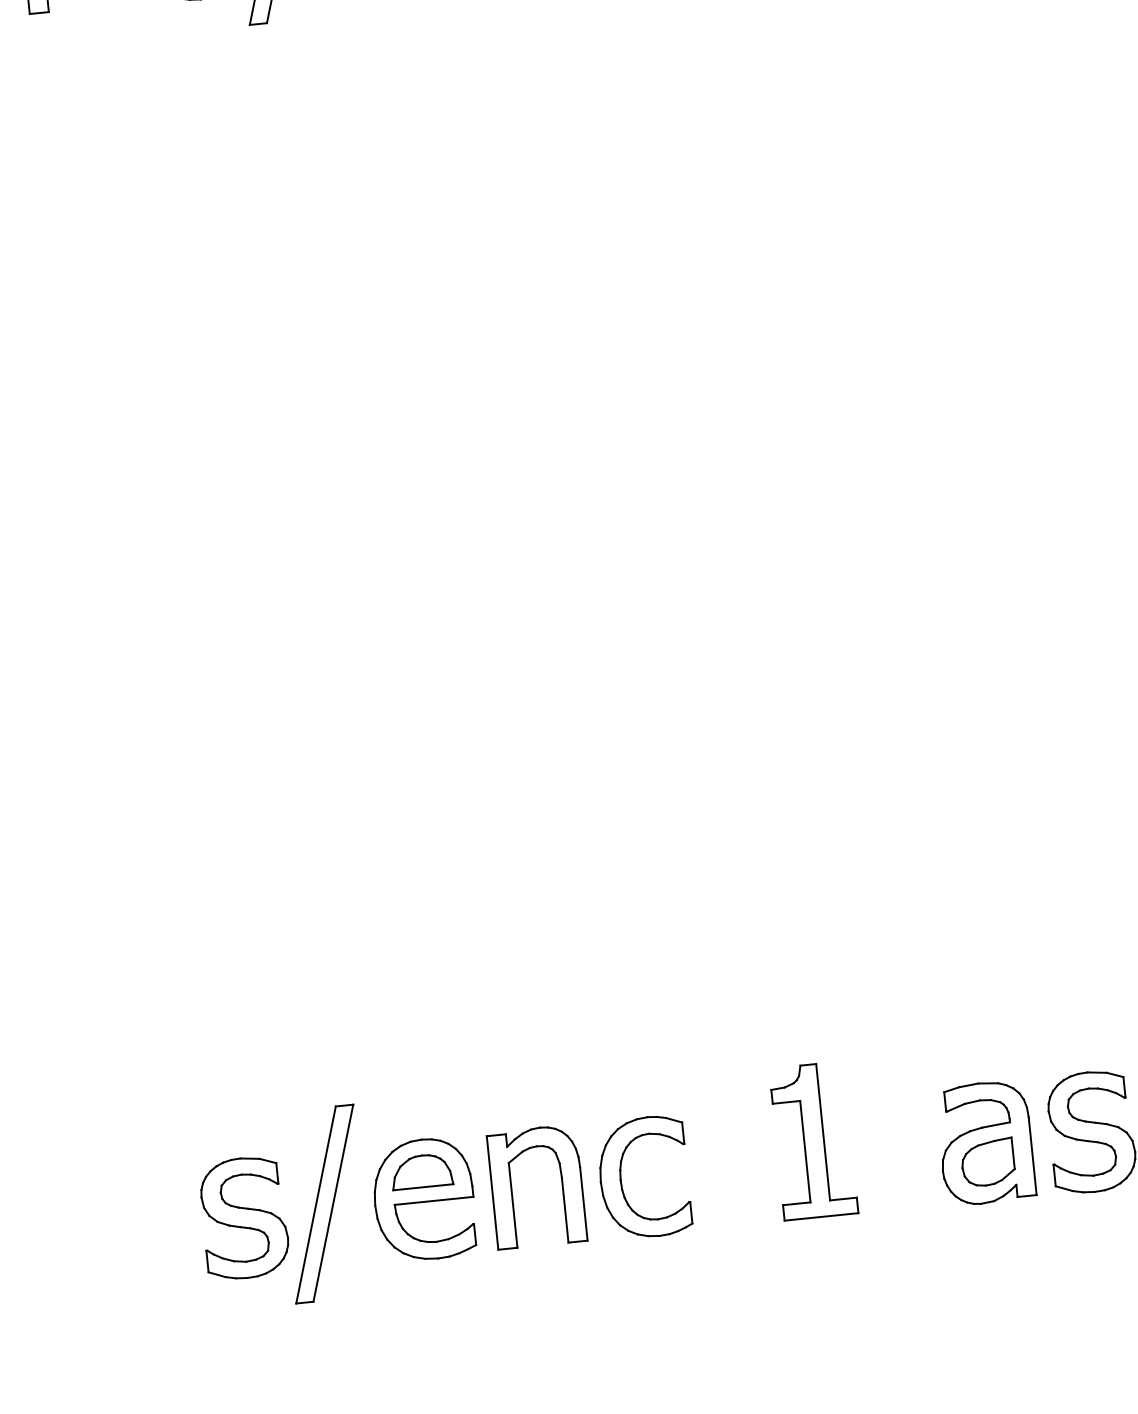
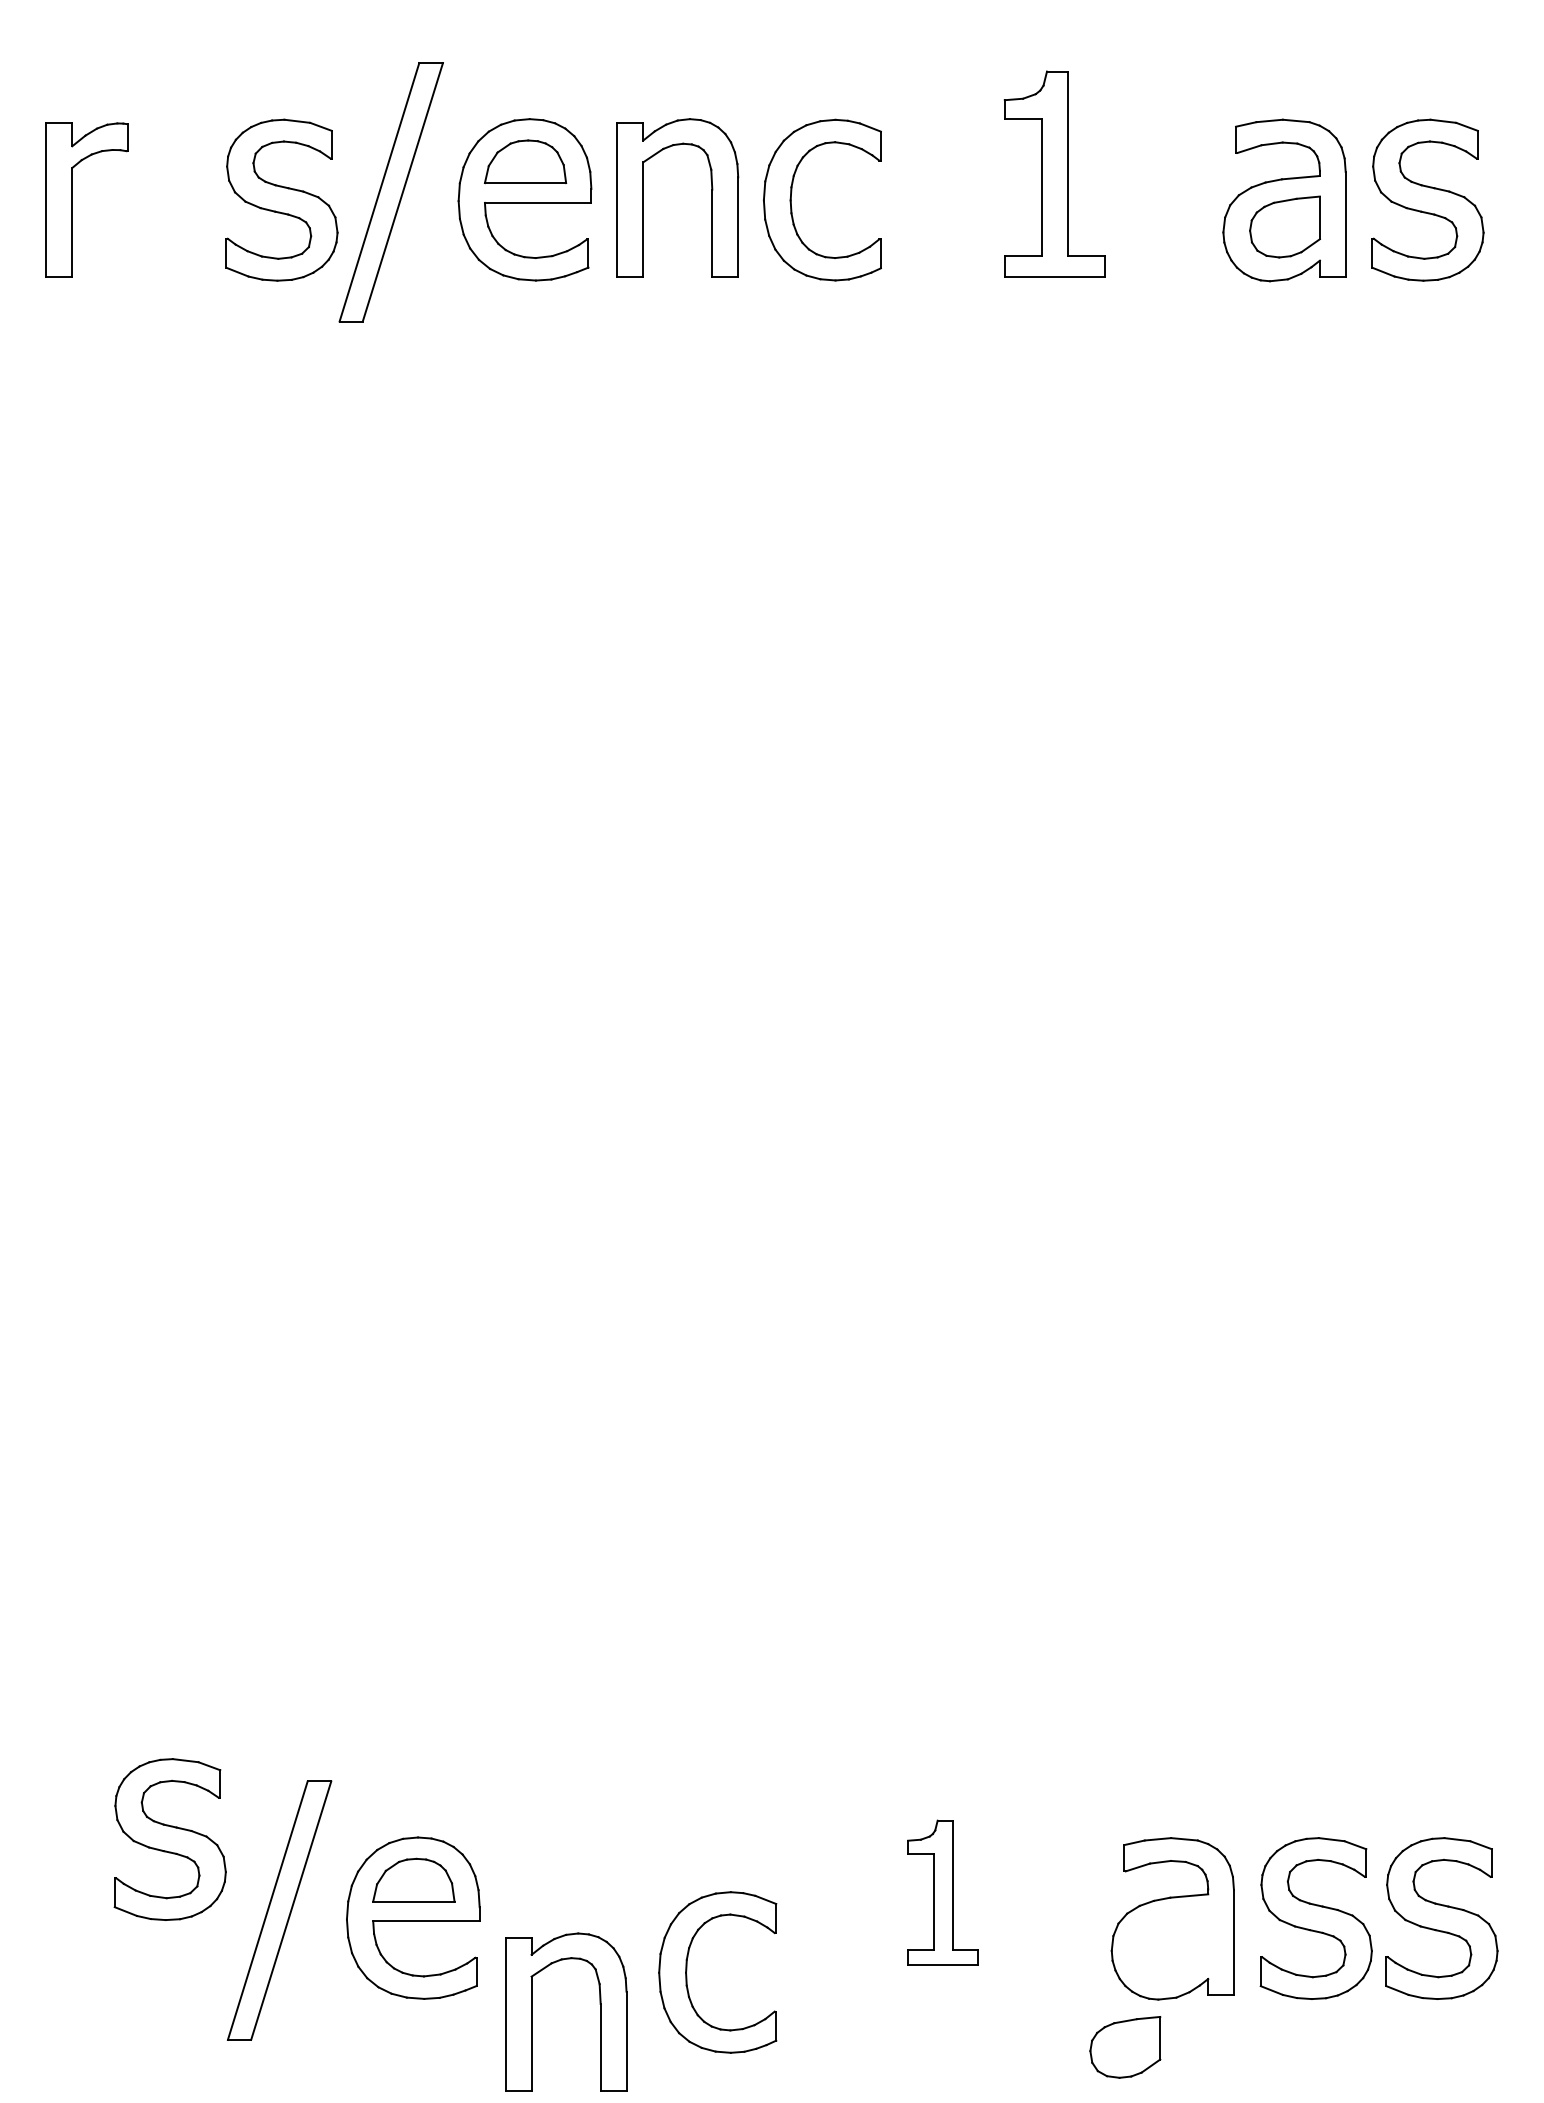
part: (813, 1140) -> (942, 1892), size x0.7
part: (988, 1162) -> (1125, 2047), moved
part: (561, 1178) -> (599, 2004), moved
part: (621, 1178) -> (687, 1970), moved
part: (243, 1218) -> (169, 1839), moved

